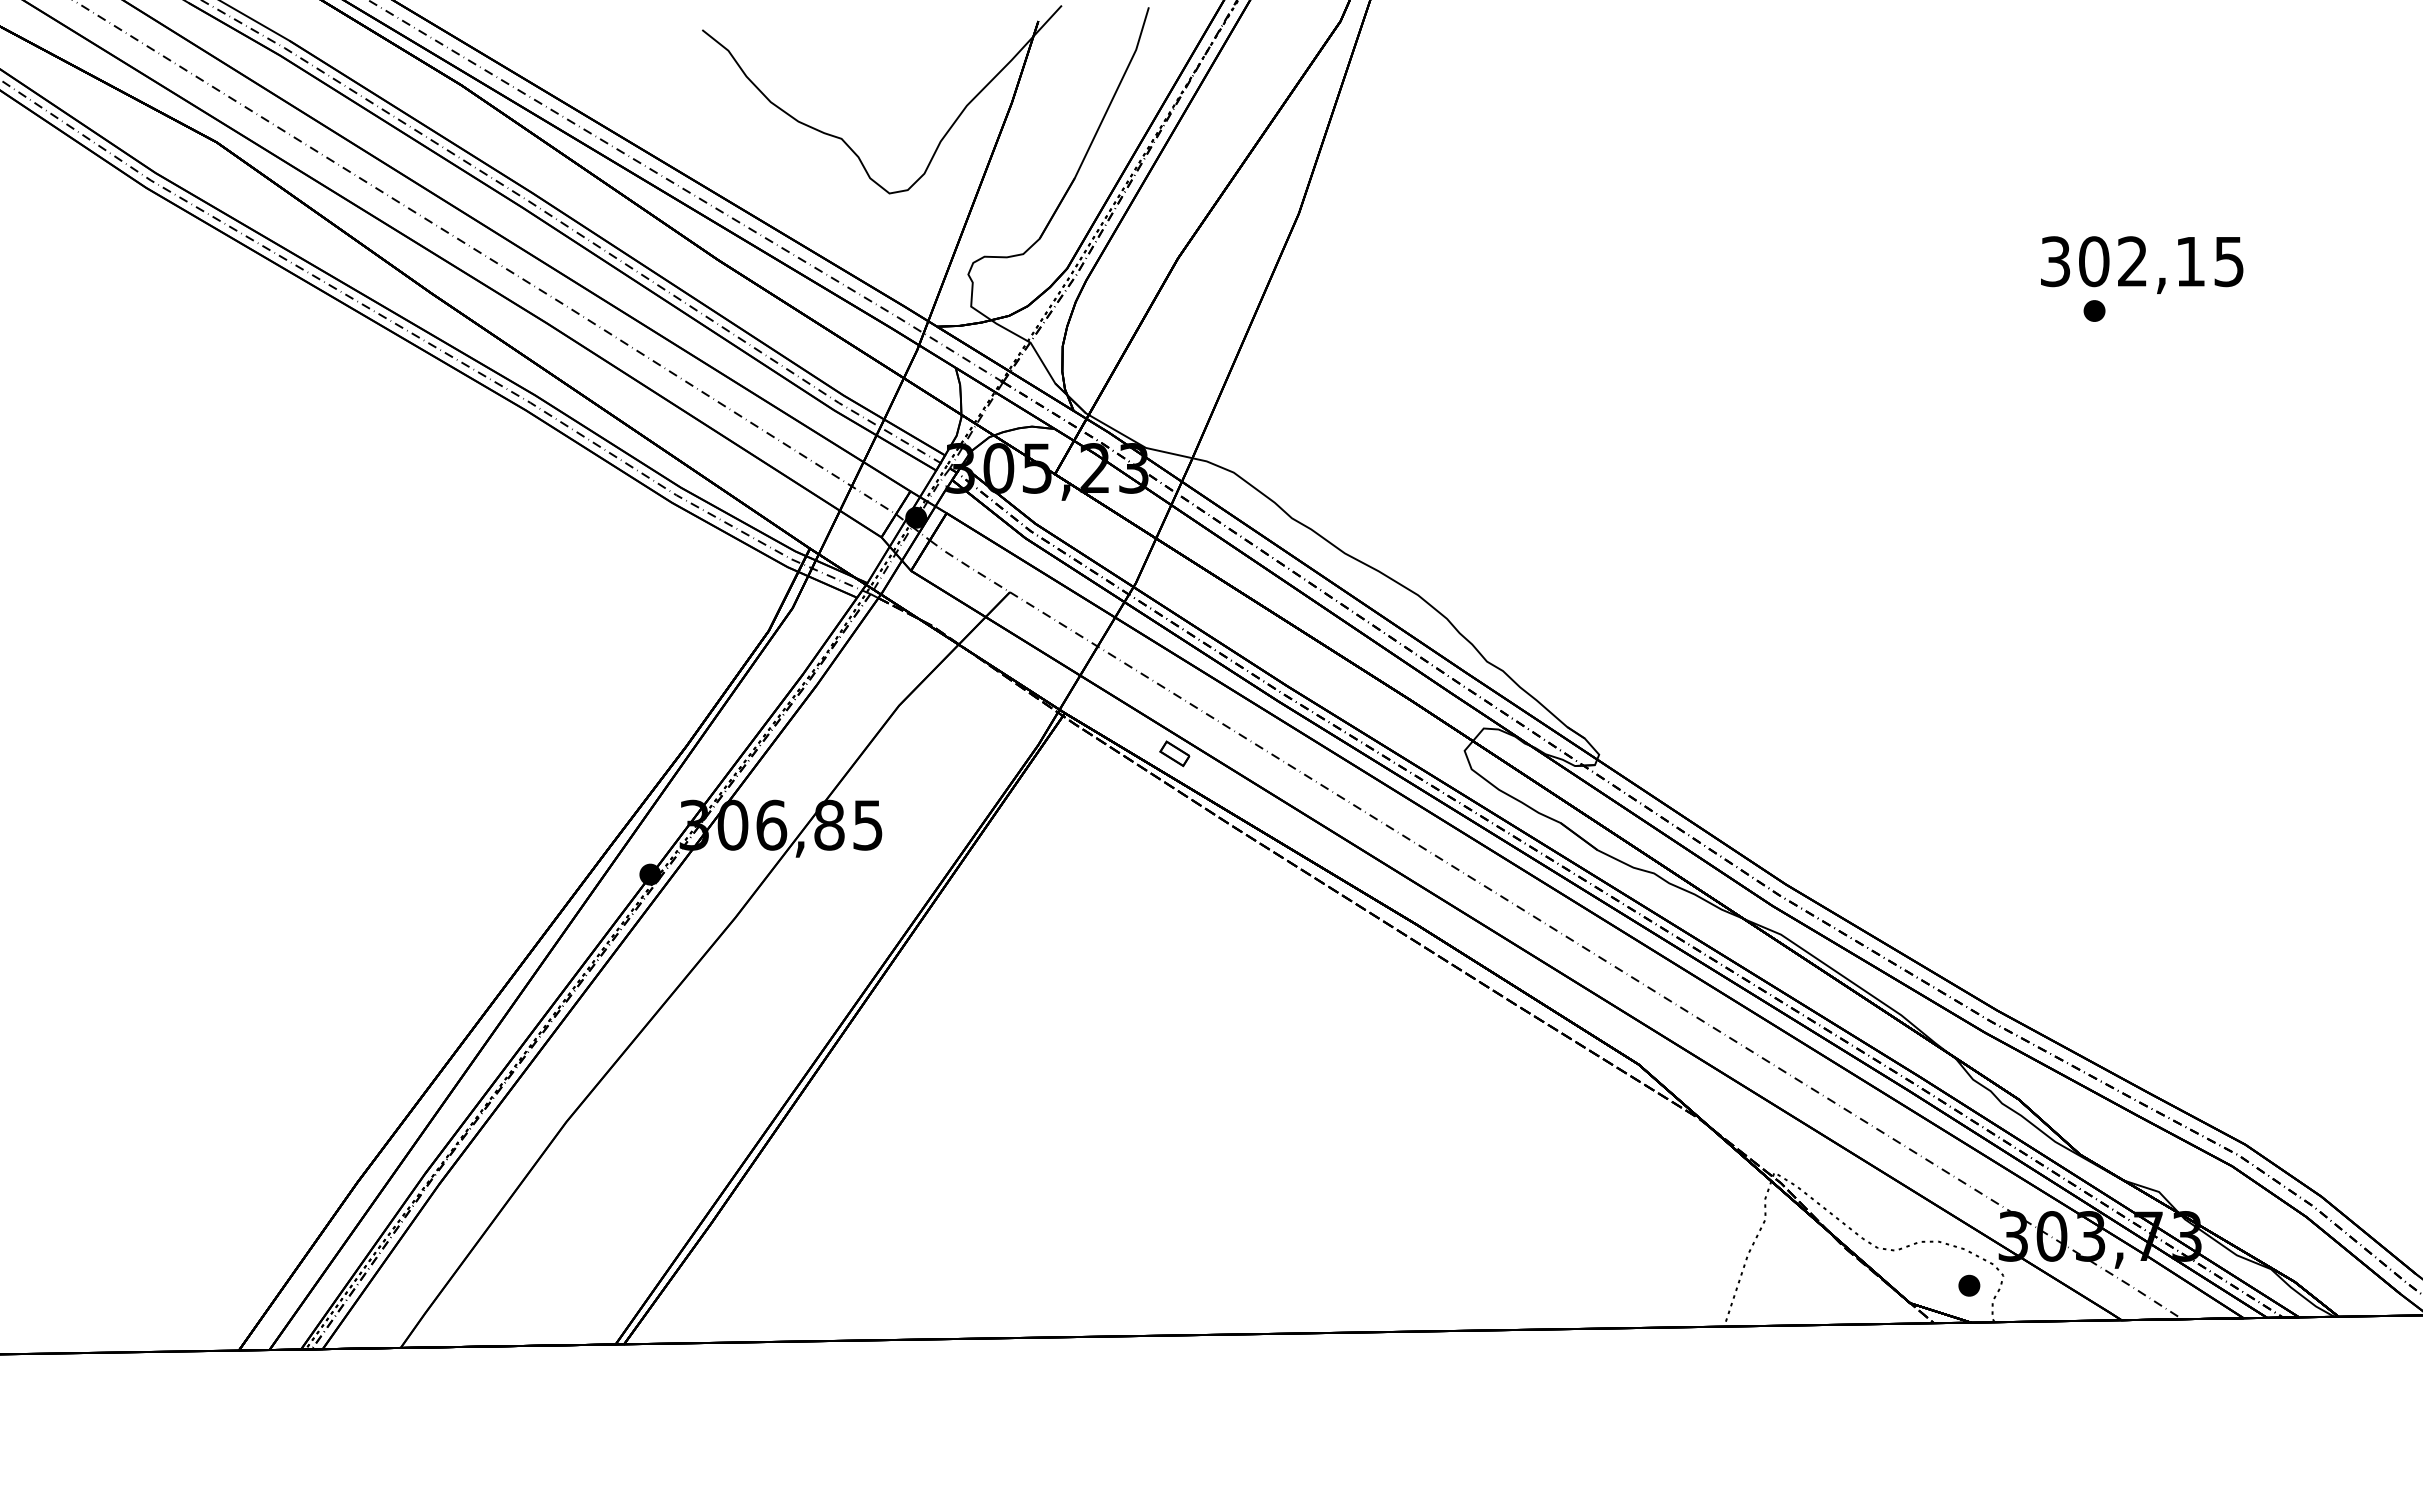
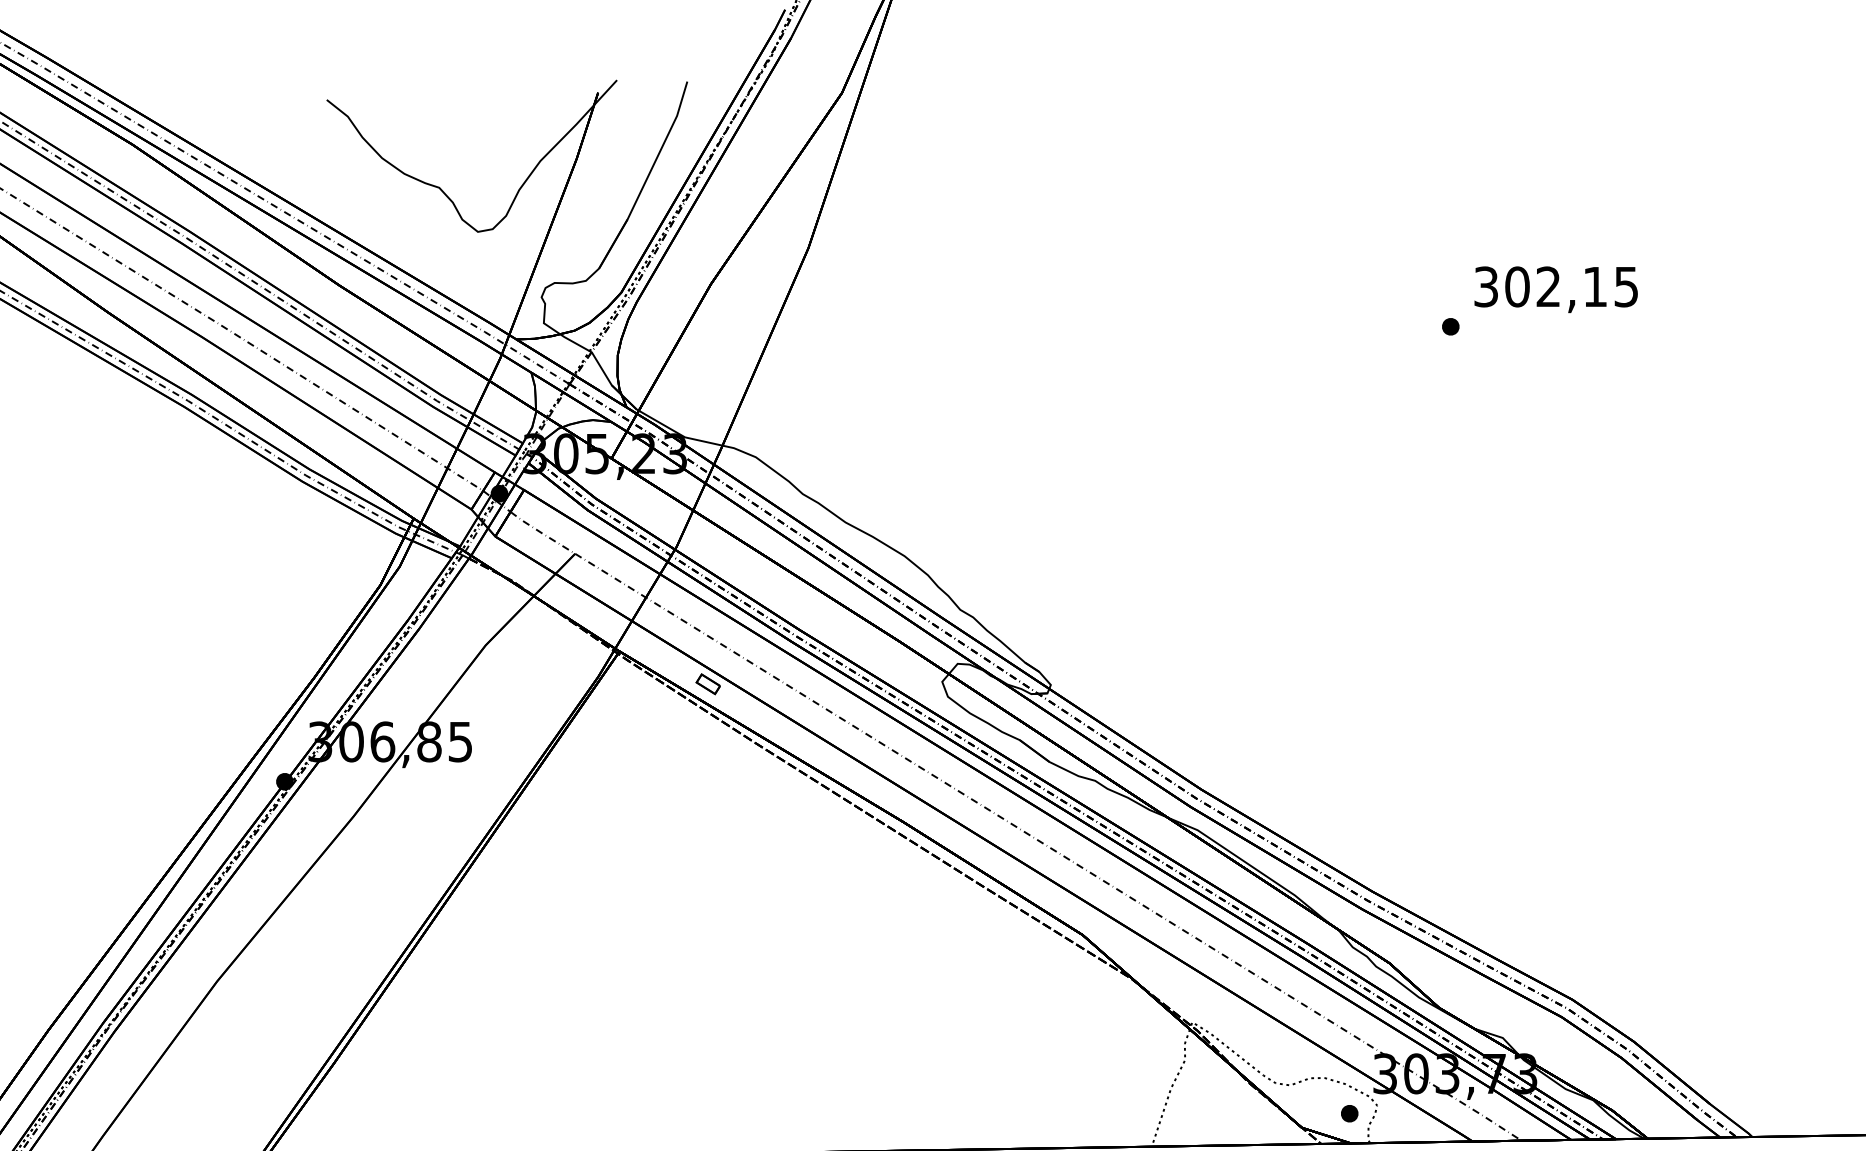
text: (2142, 264) -> (1556, 289), moved

